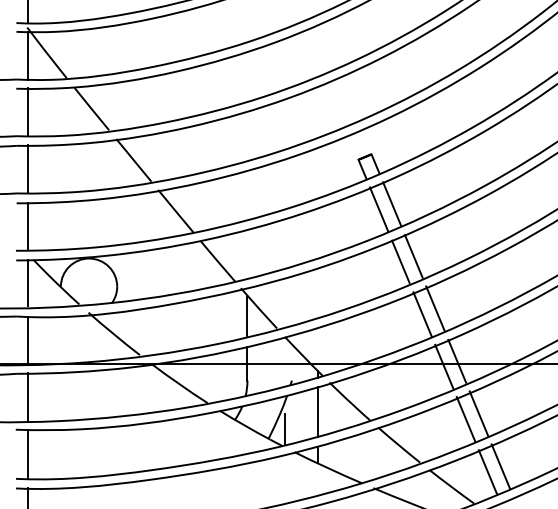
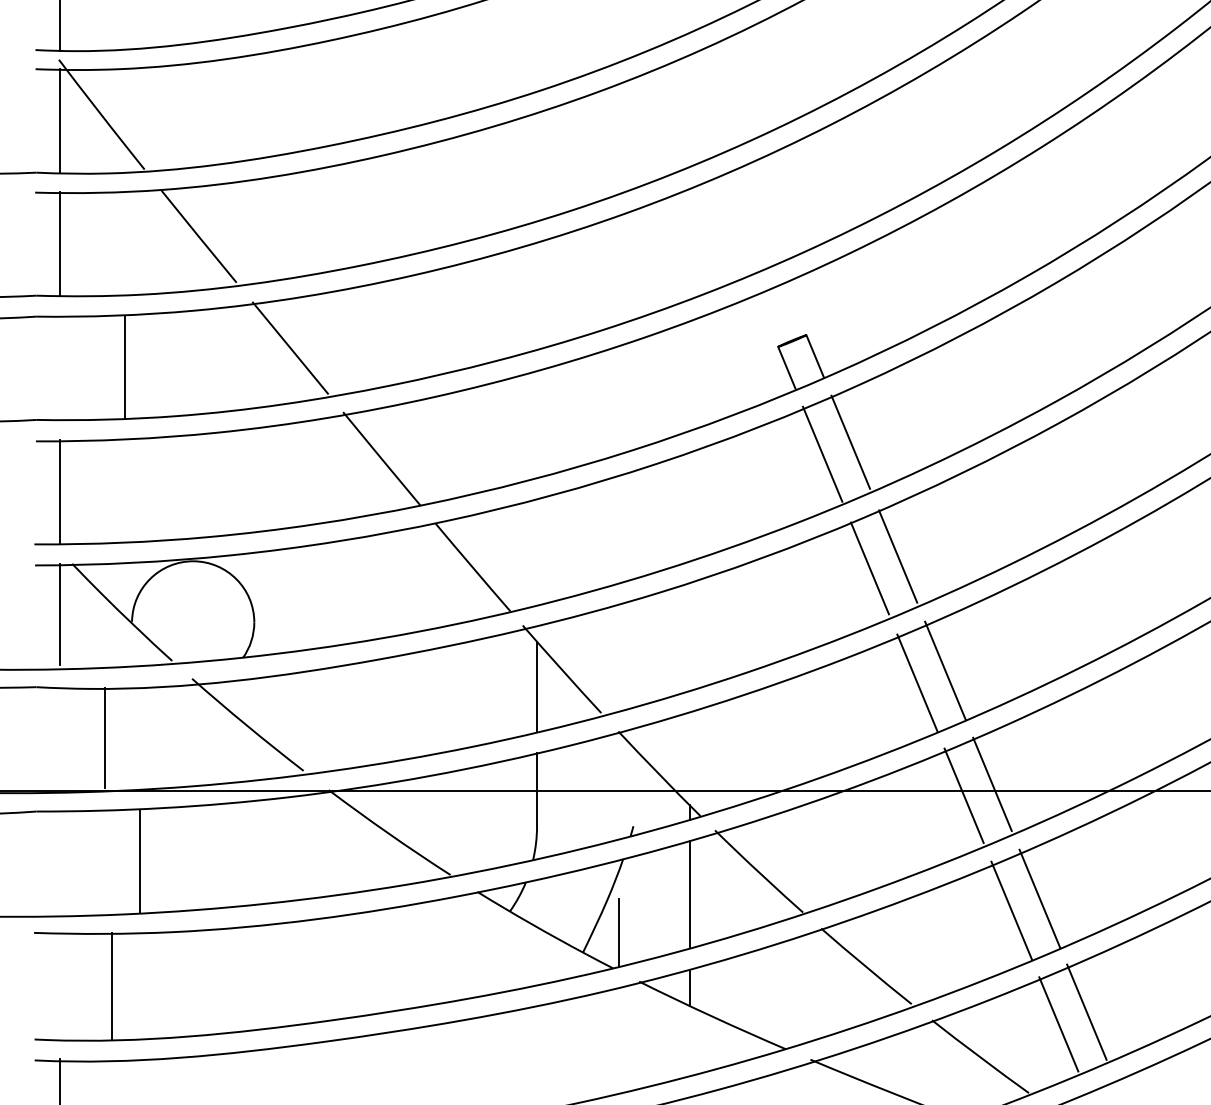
line: (27, 169) -> (124, 367), moved
line: (27, 339) -> (105, 737), moved
line: (27, 396) -> (139, 860), moved
line: (27, 453) -> (111, 984), moved

